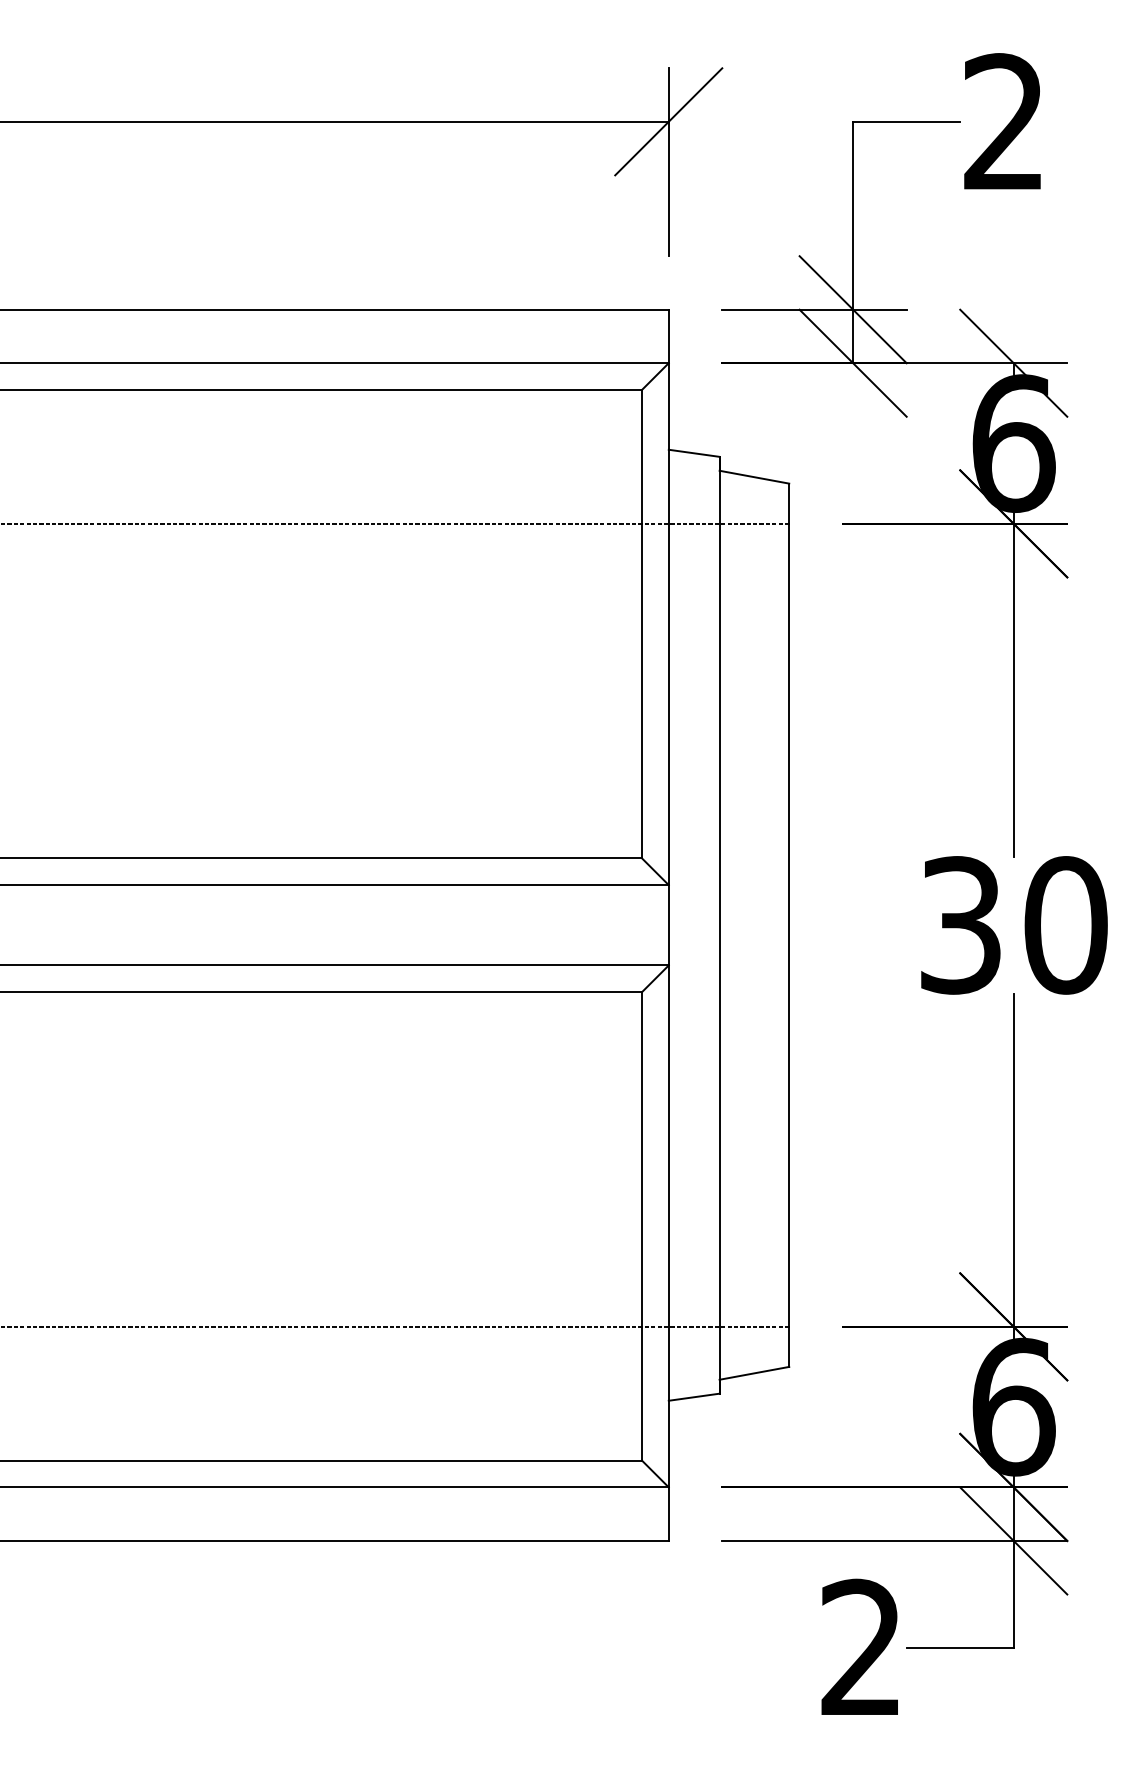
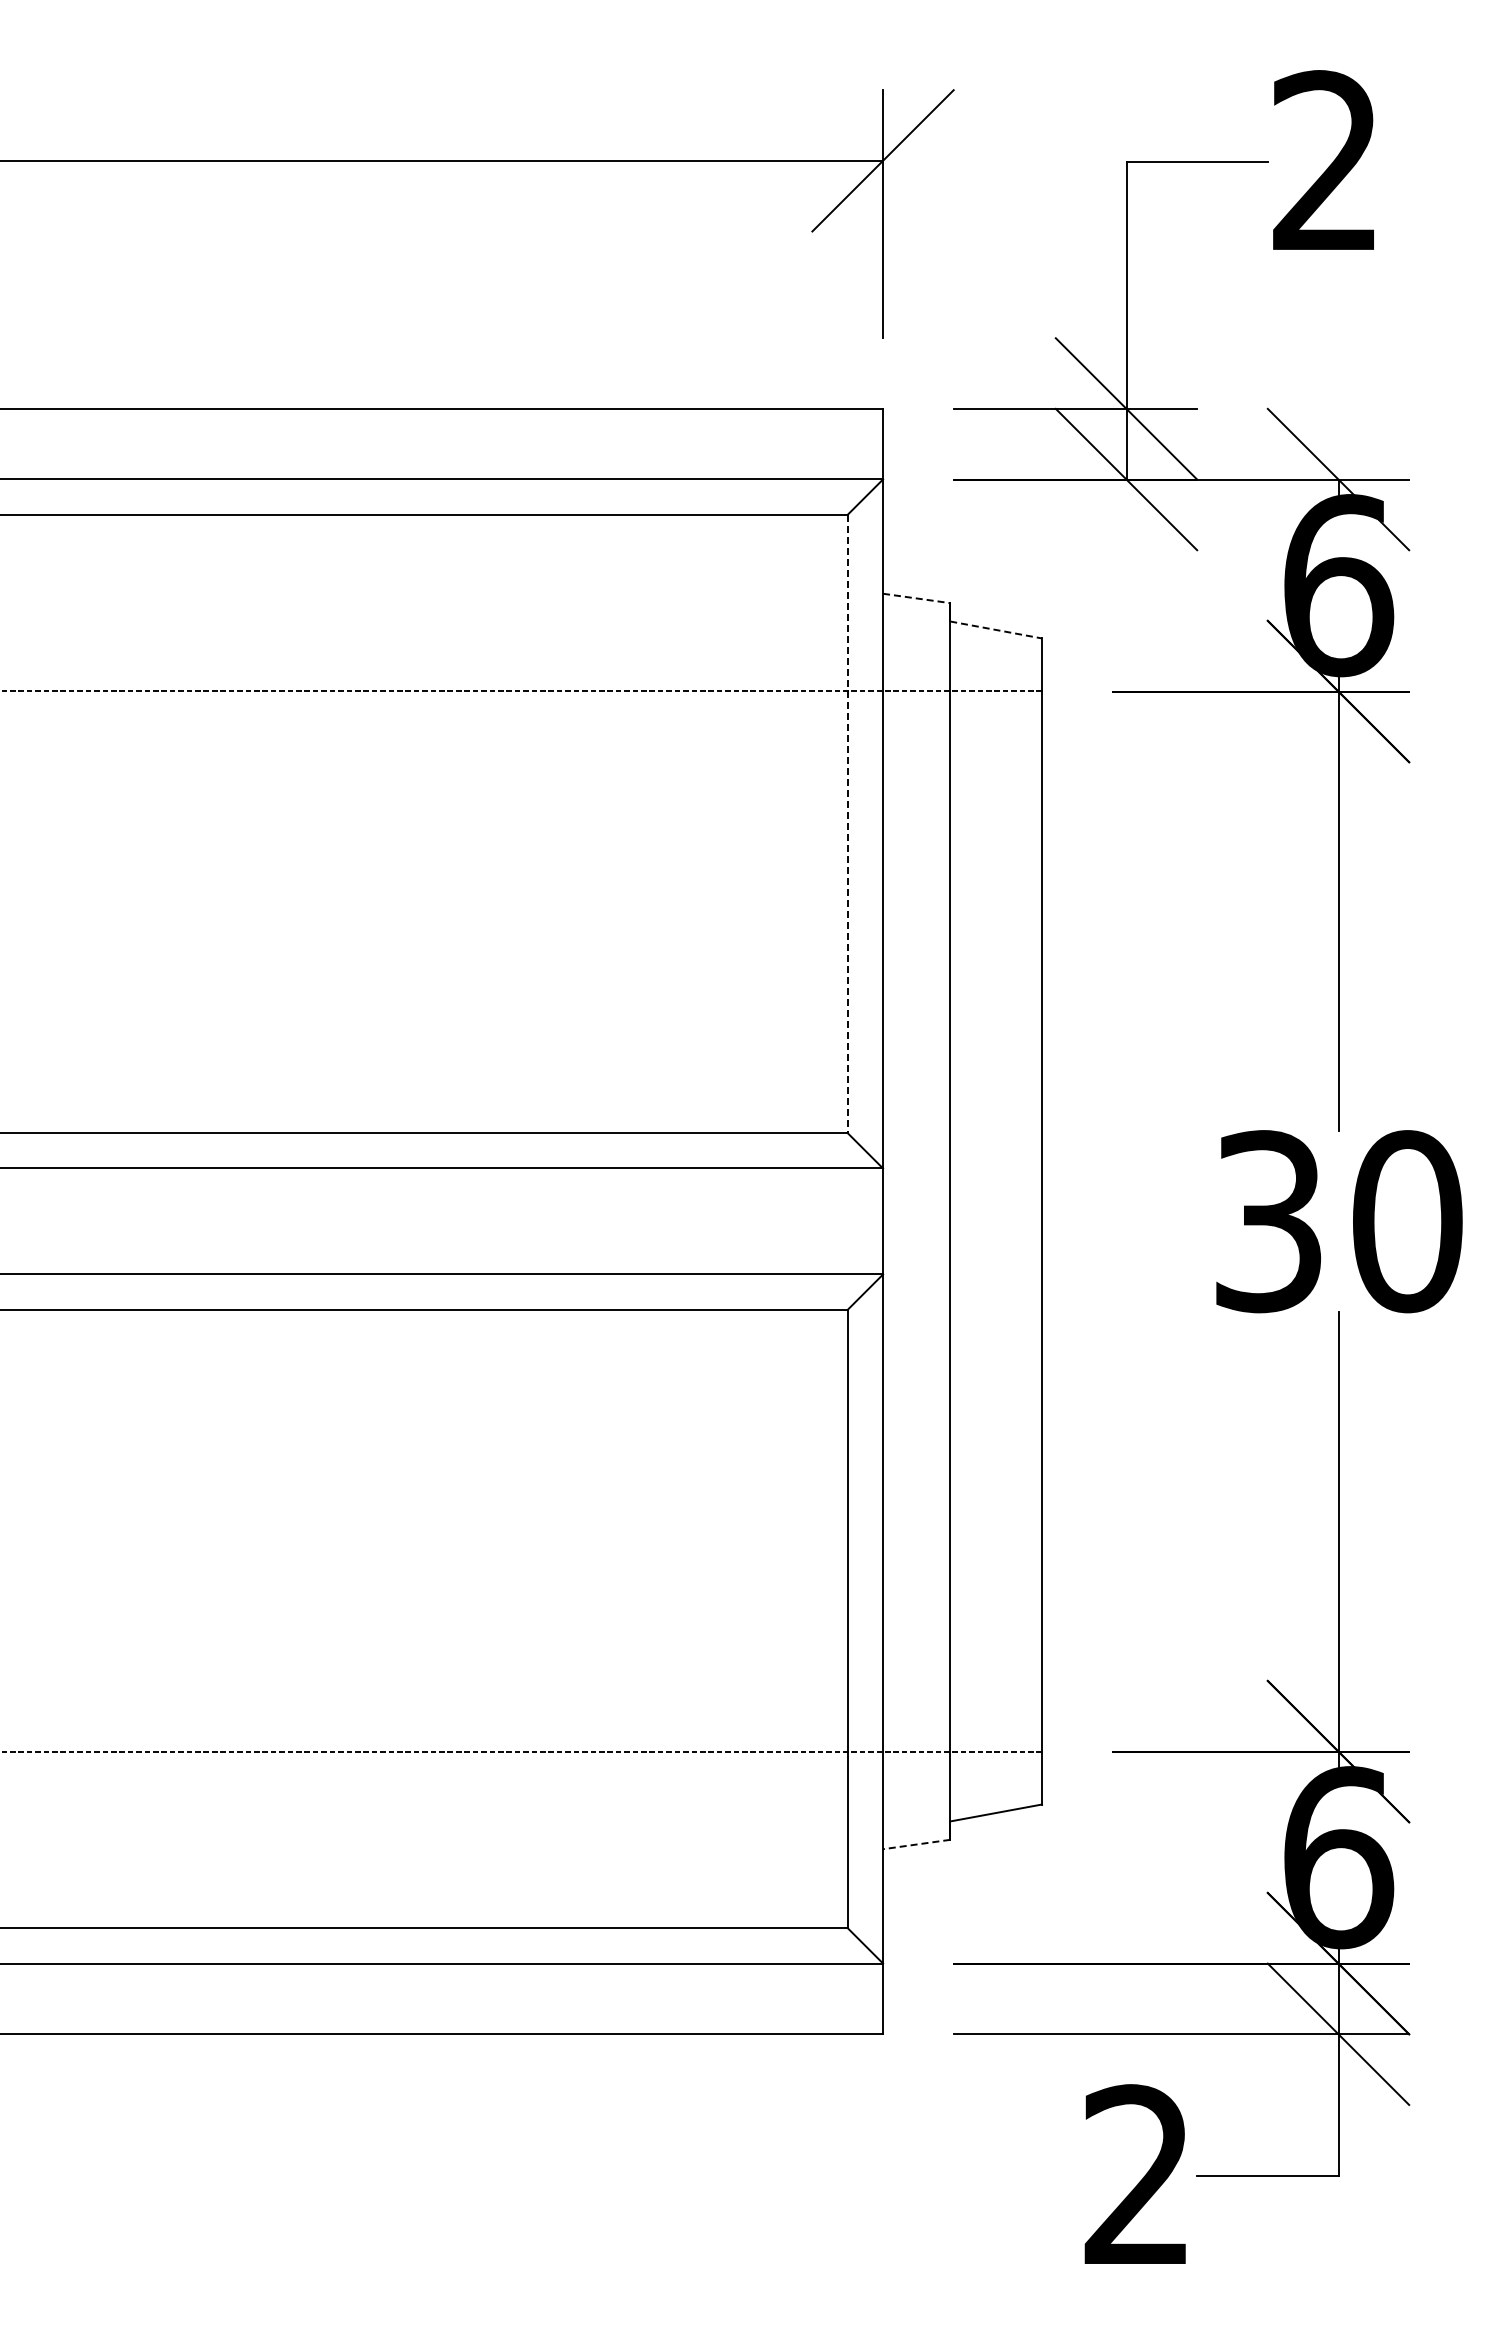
line: (694, 453) -> (916, 598), solid -> dashed
line: (754, 476) -> (996, 629), solid -> dashed
line: (641, 624) -> (847, 824), solid -> dashed
line: (694, 1397) -> (916, 1844), solid -> dashed

